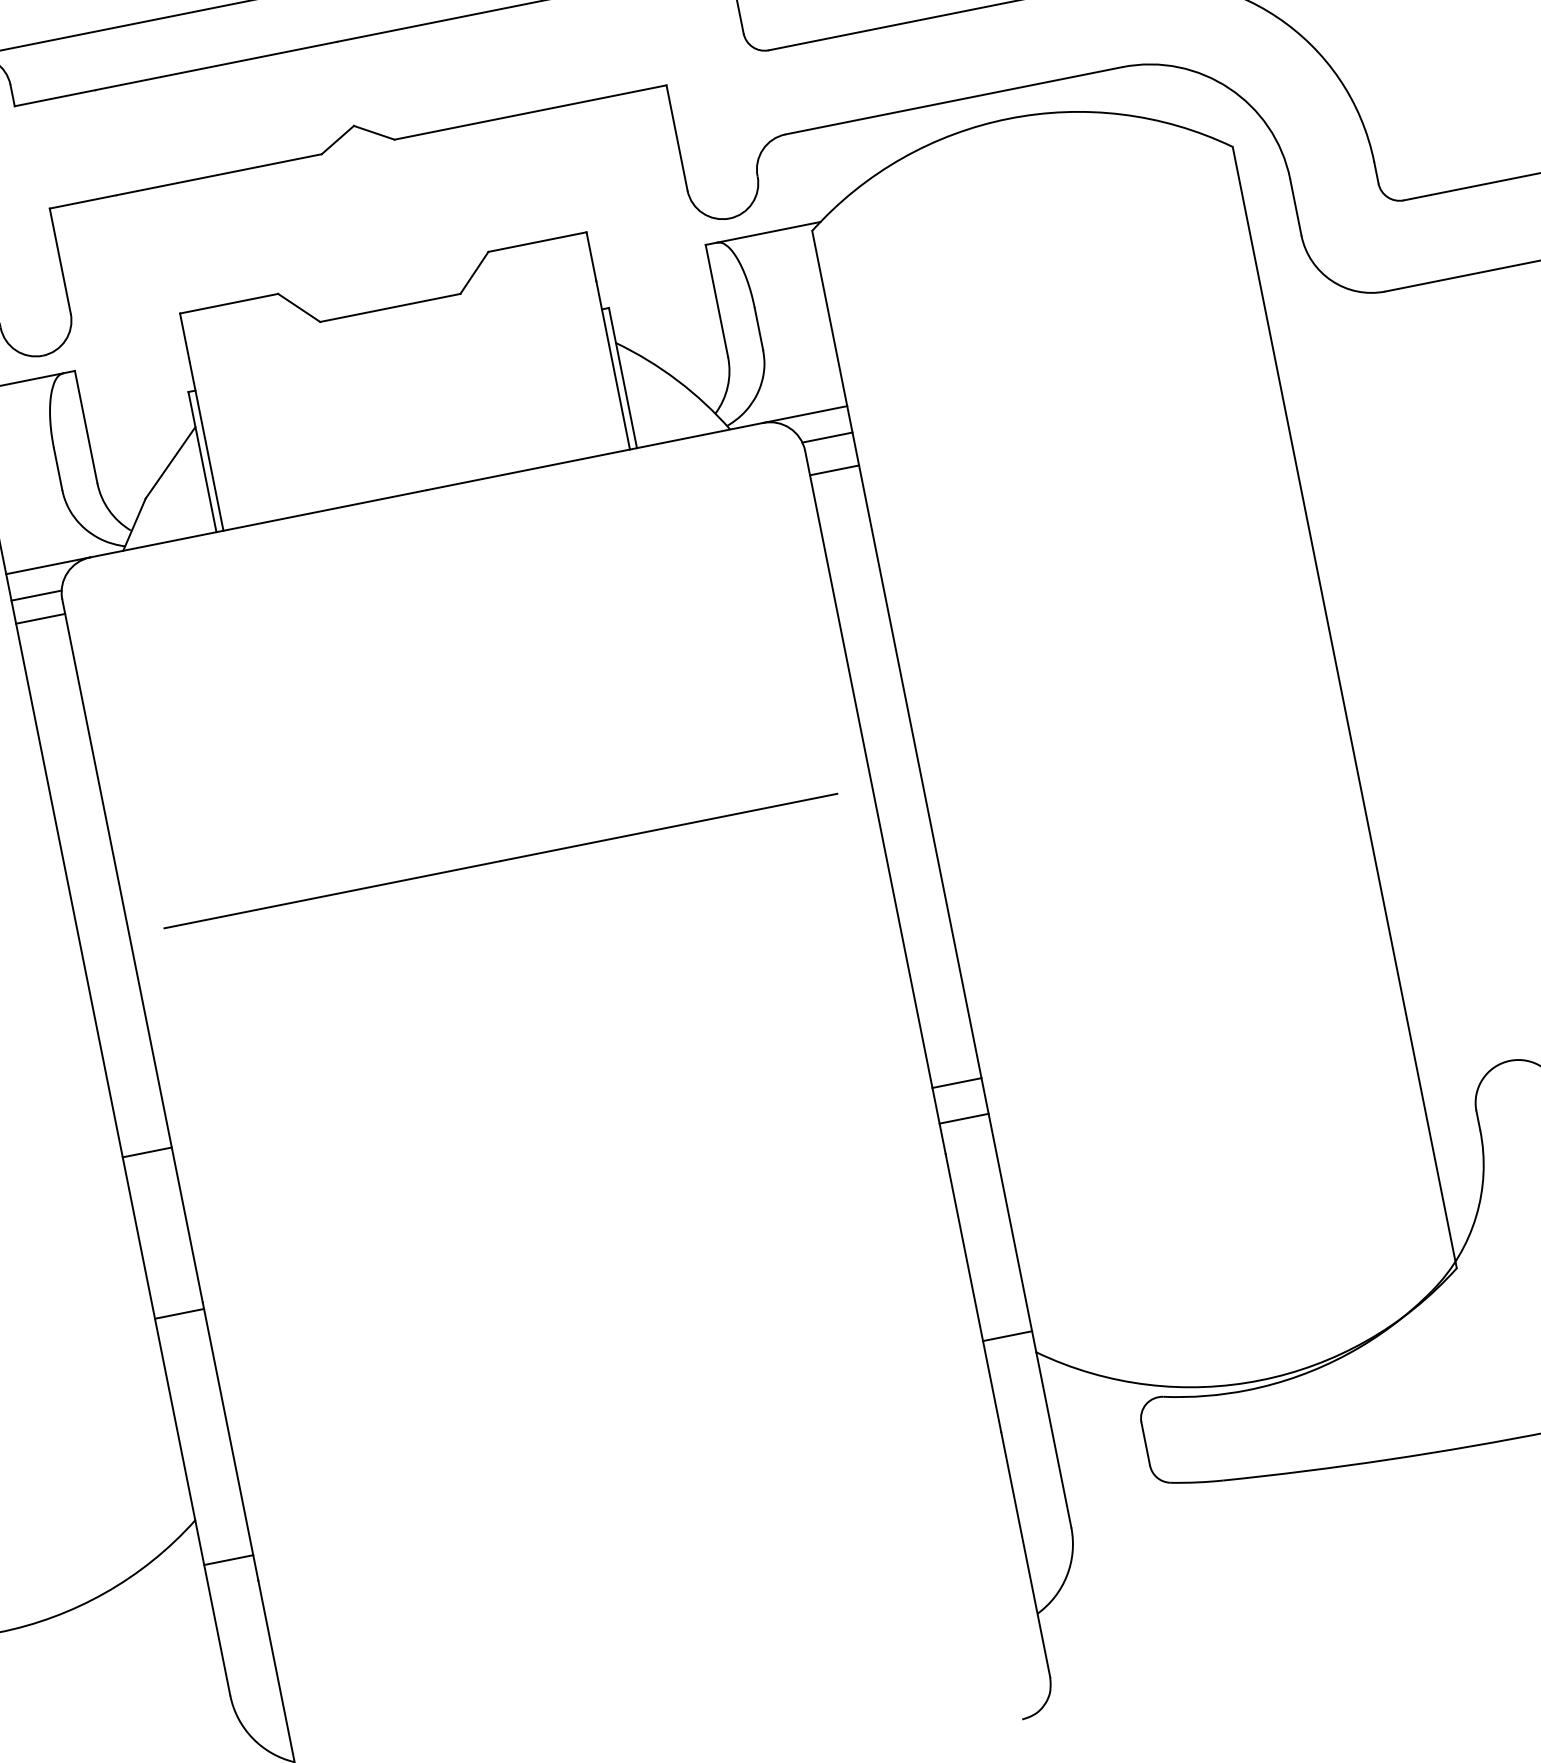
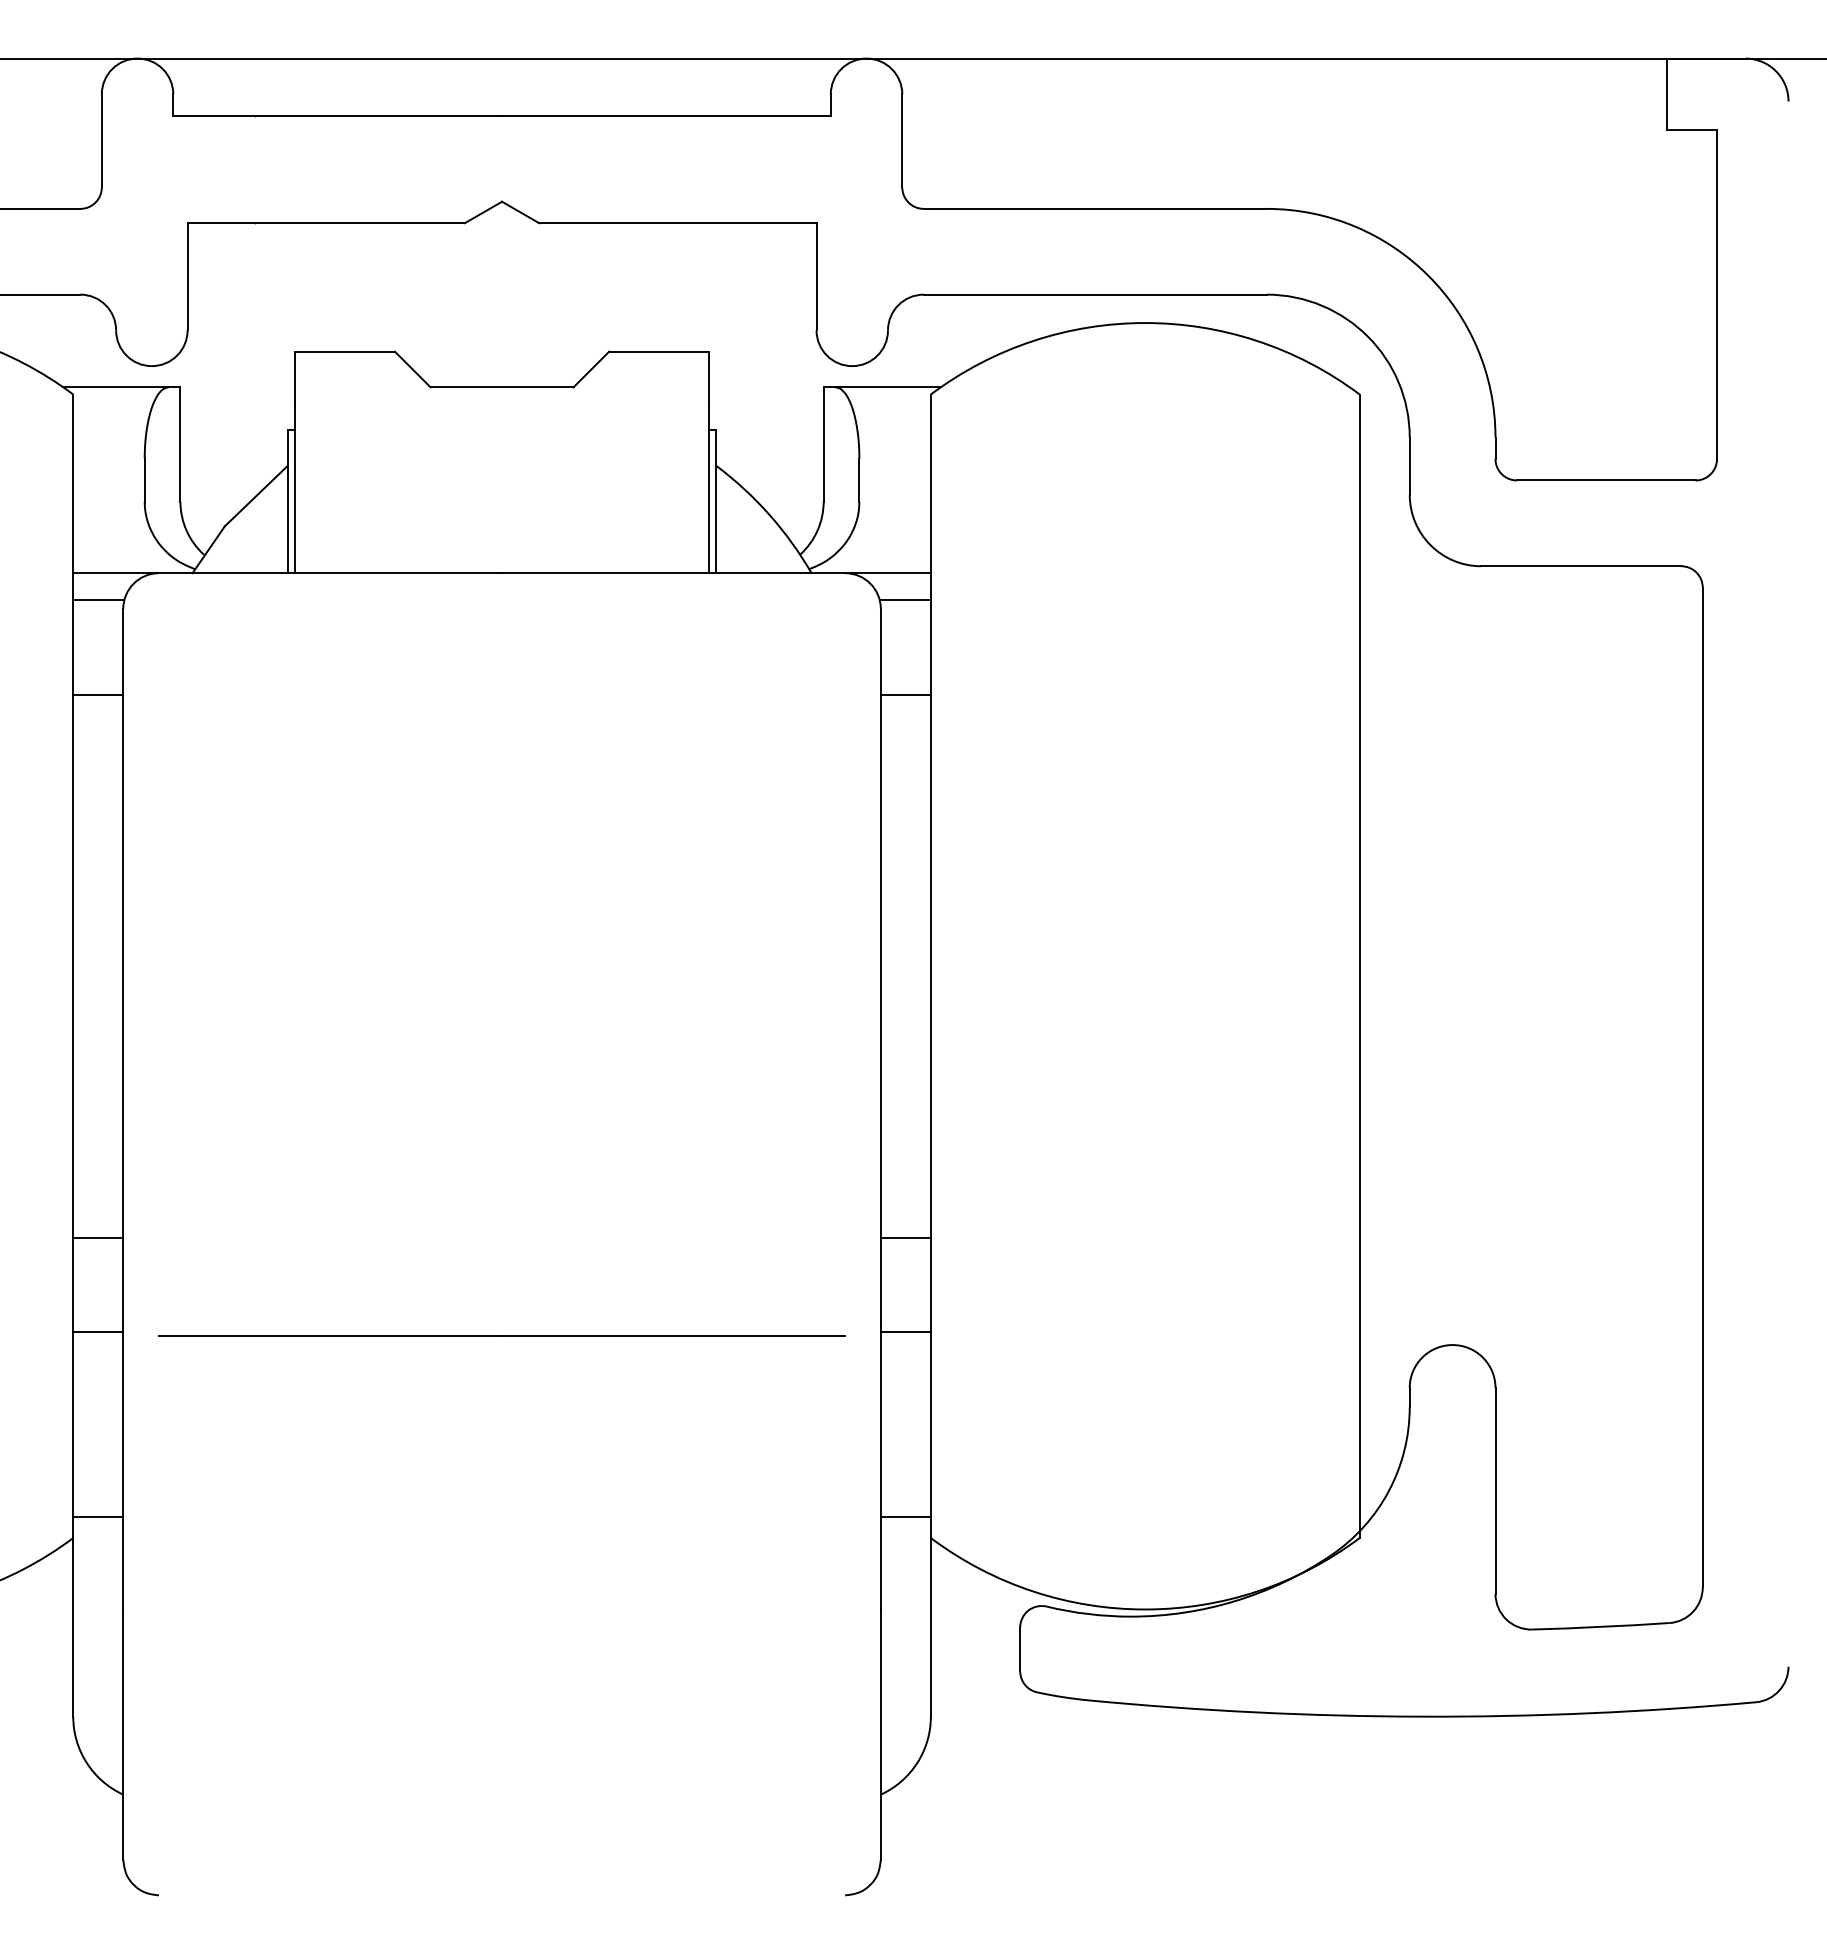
line: (834, 470) -> (905, 694), moved
line: (40, 618) -> (98, 694), moved
line: (500, 860) -> (501, 1335), moved
line: (956, 1083) -> (905, 1332), moved
line: (963, 1118) -> (905, 1237), moved
line: (147, 1152) -> (98, 1237), moved
line: (228, 1559) -> (98, 1516), moved

